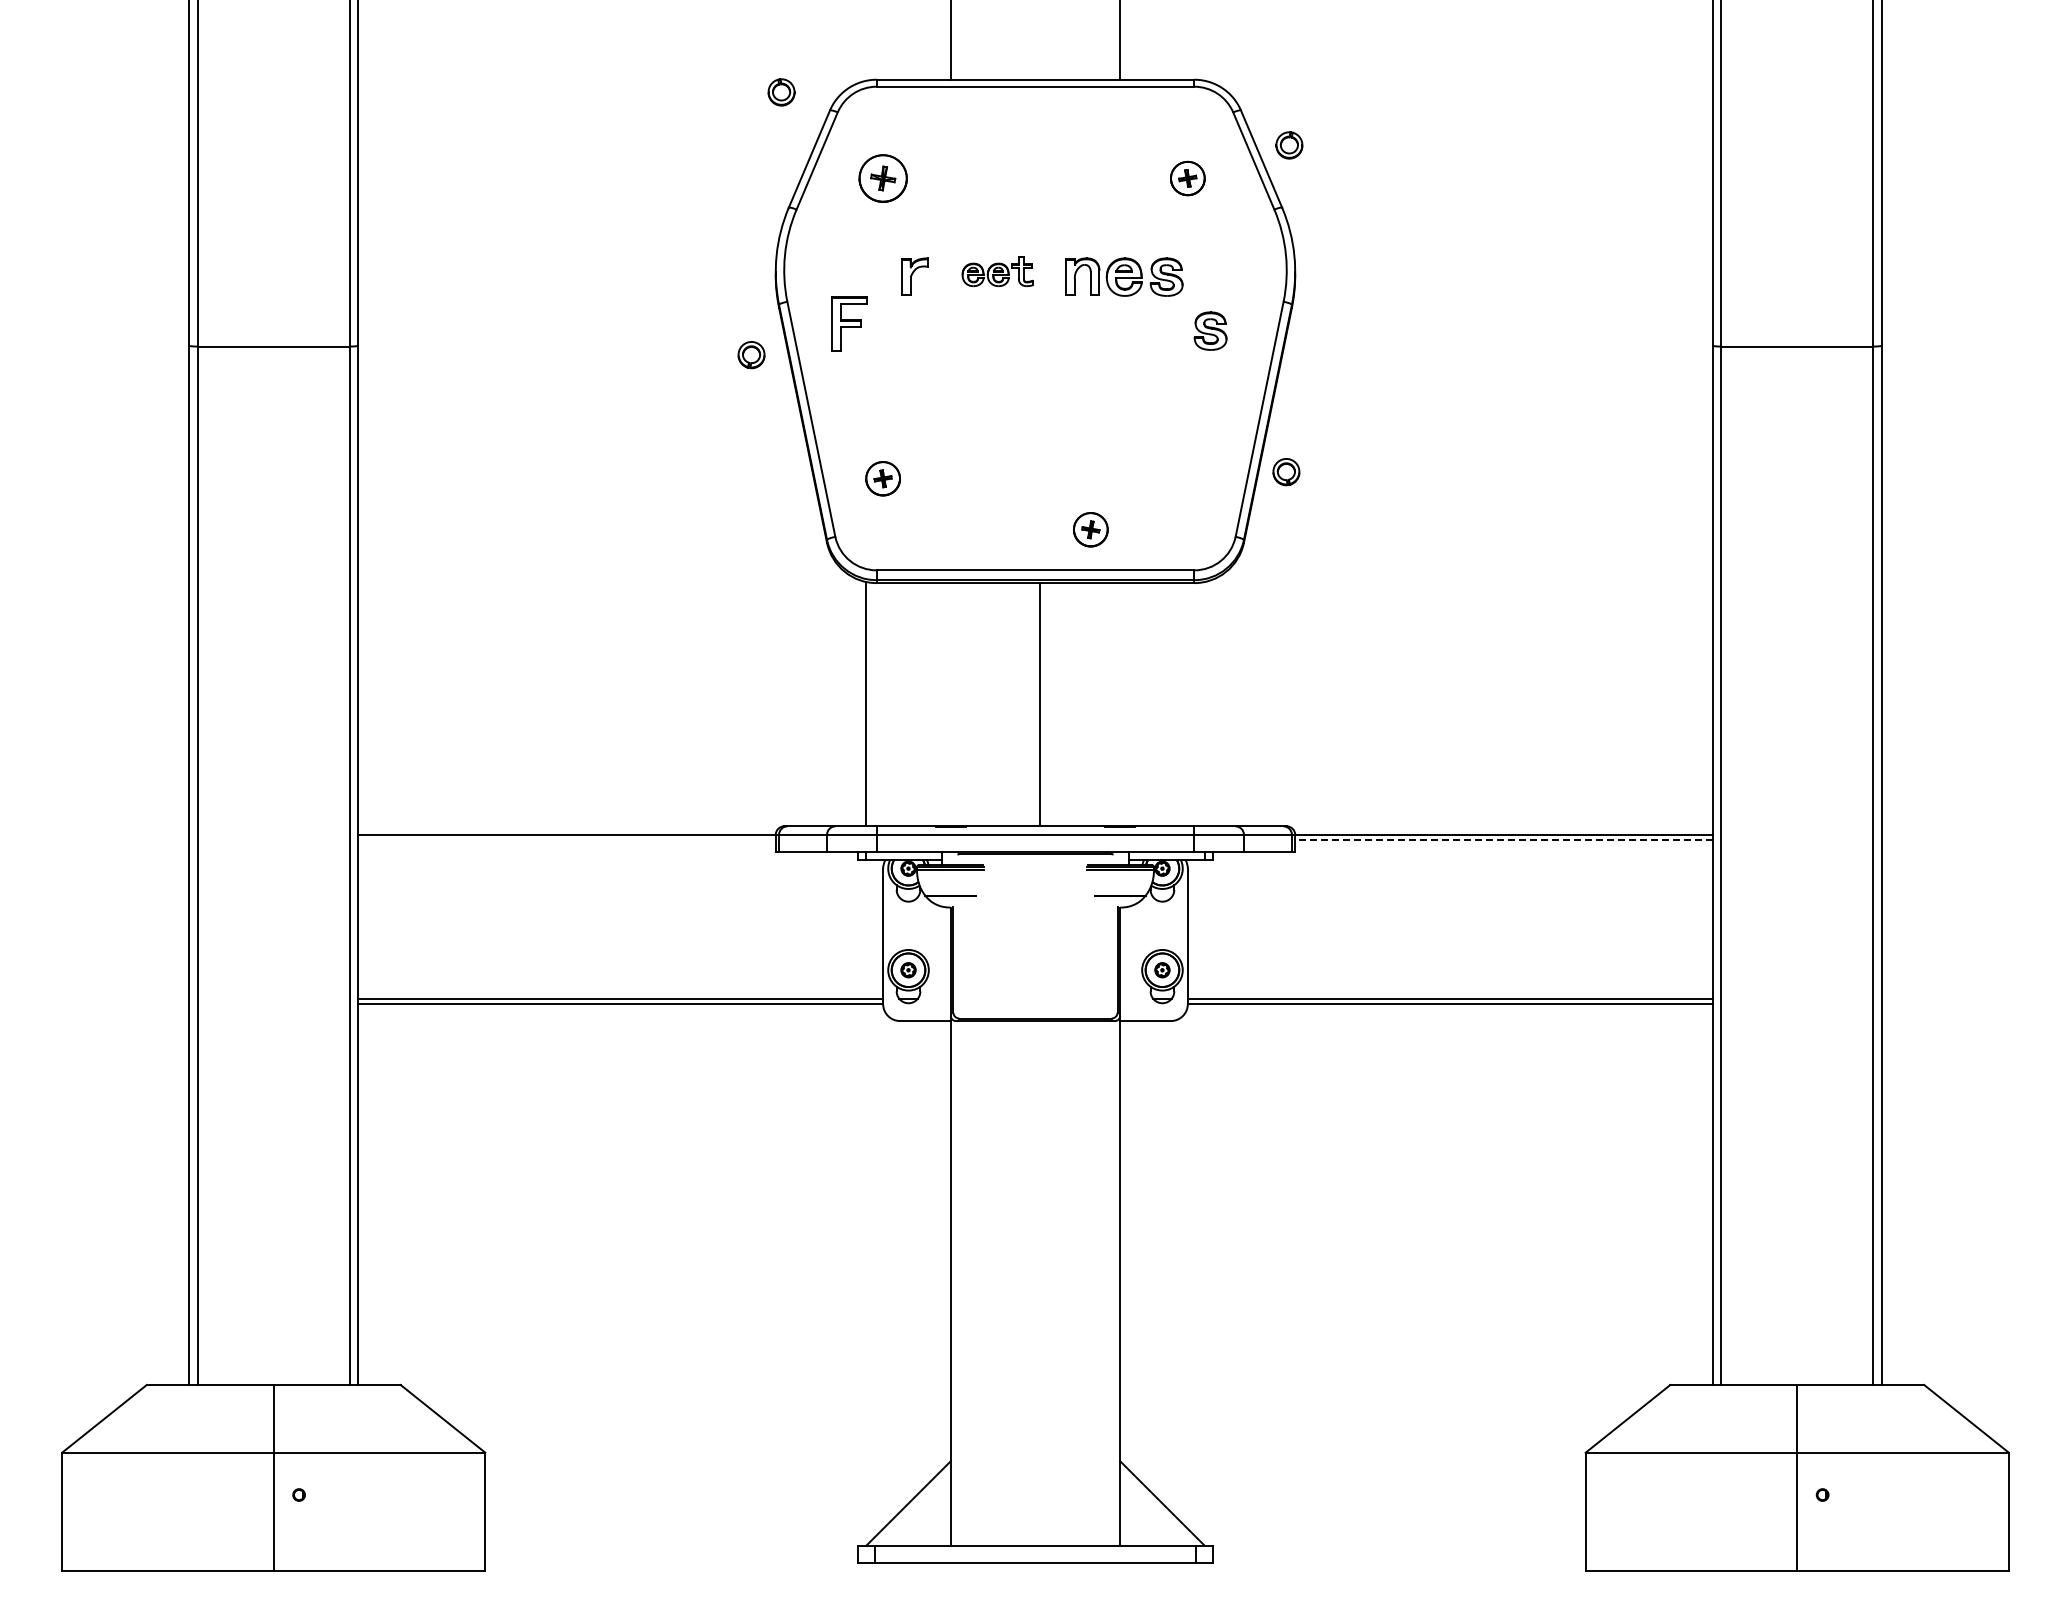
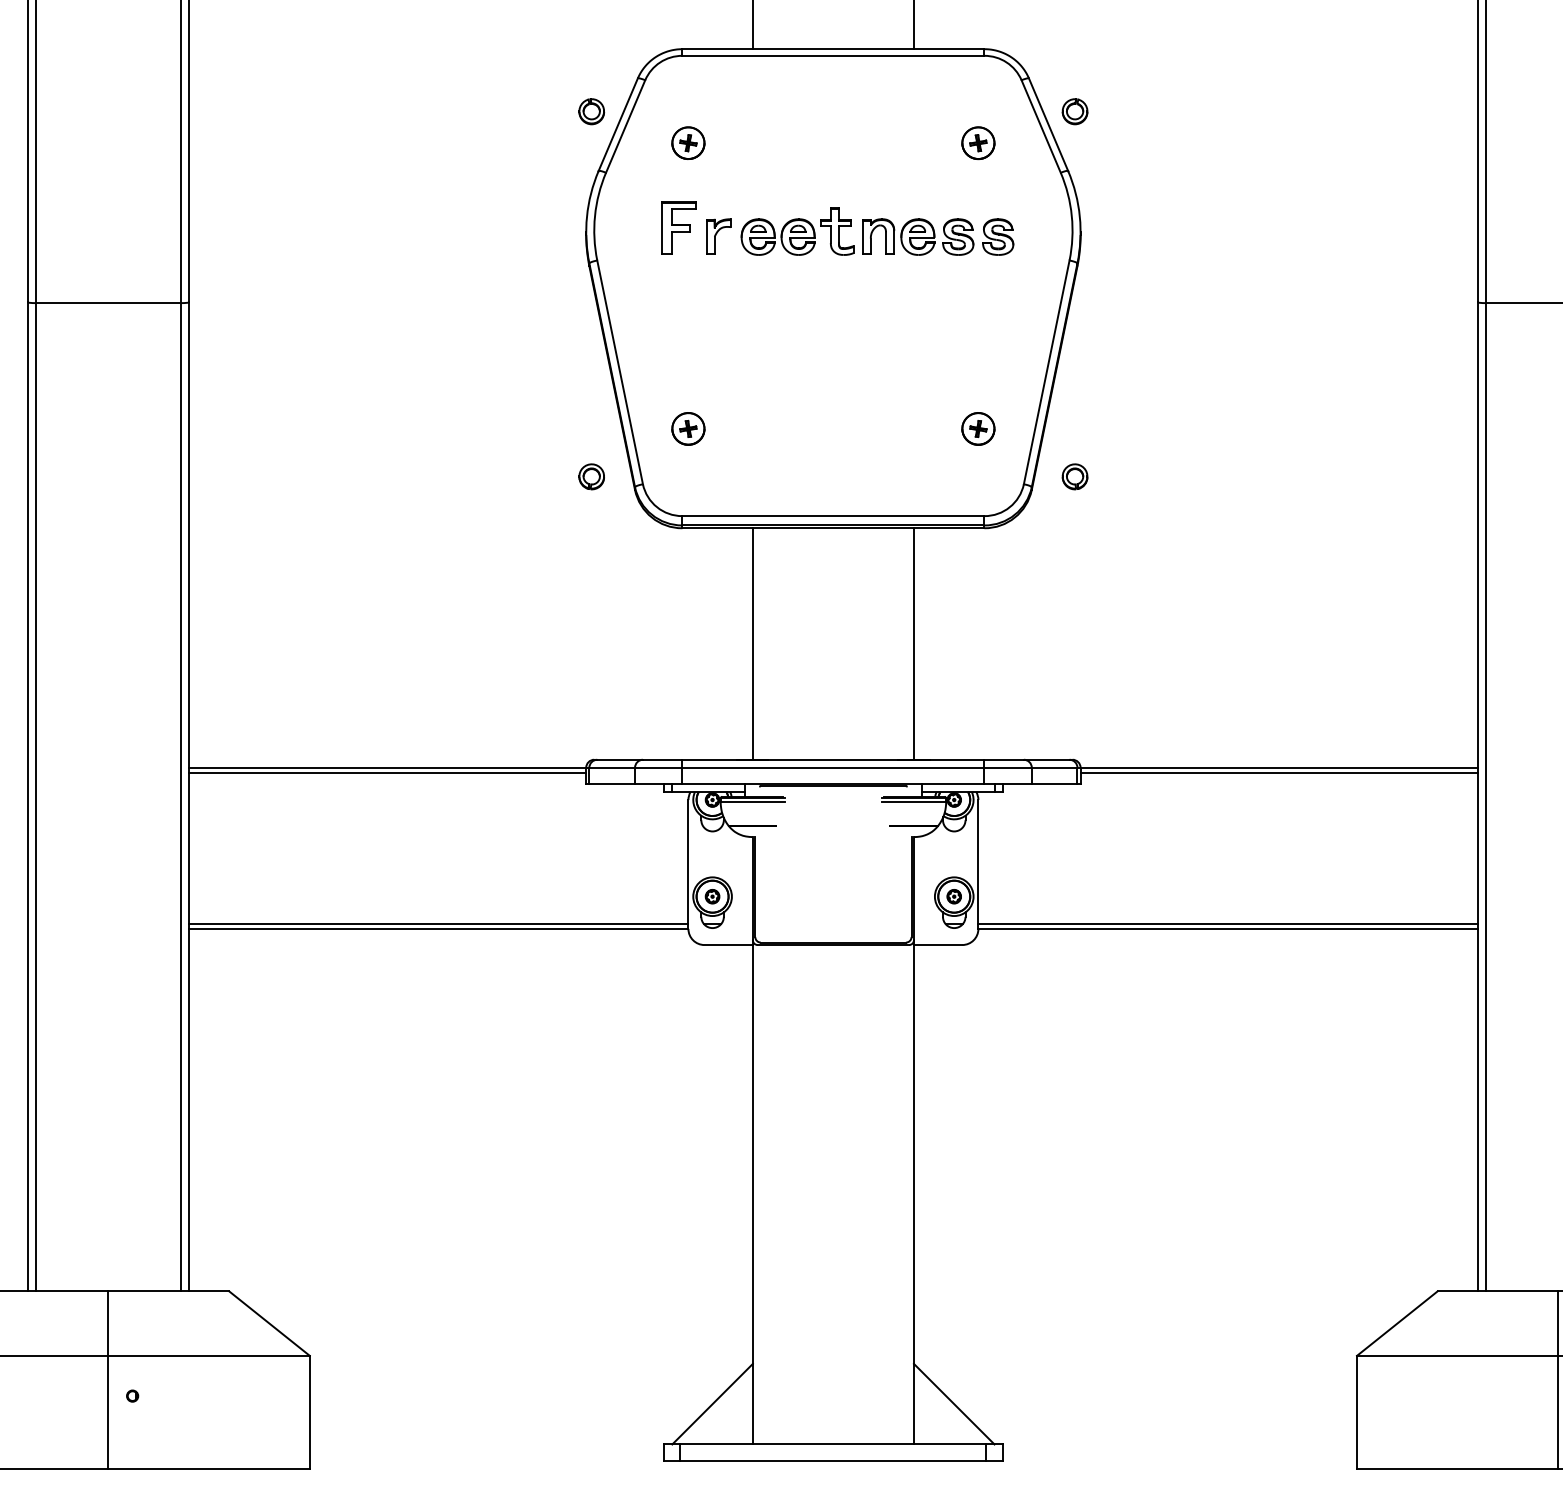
part: (781, 92) -> (591, 111), moved
part: (882, 178) -> (687, 143), size x0.71
part: (997, 271) -> (797, 231), size x1.67
part: (849, 323) -> (679, 227), moved
part: (1210, 330) -> (998, 236), moved
part: (751, 355) -> (591, 477), moved
part: (1286, 472) -> (1075, 477), moved
part: (1090, 529) -> (978, 428), moved
line: (865, 704) -> (752, 643), moved
line: (1040, 704) -> (914, 643), moved
line: (566, 839) -> (387, 772), added
line: (1503, 839) -> (1278, 772), dashed -> solid

